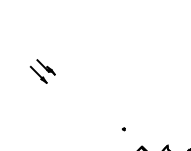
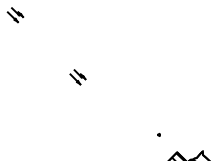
part: (42, 71) -> (77, 77), size x0.62

